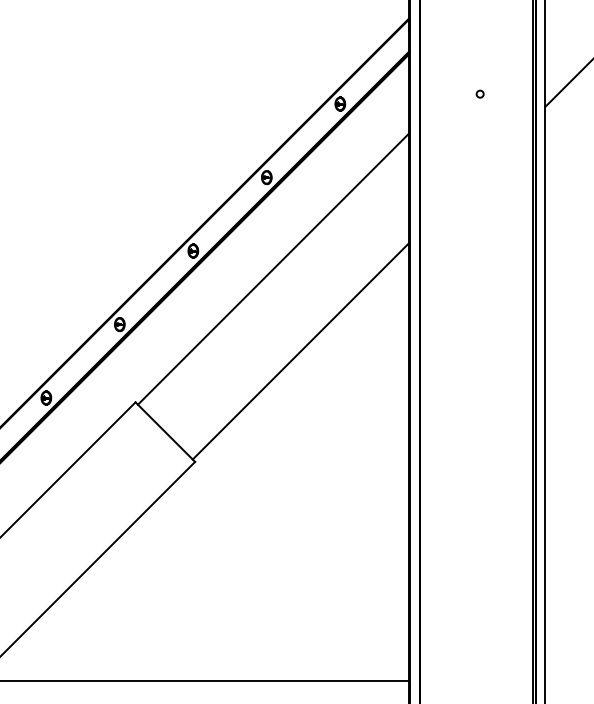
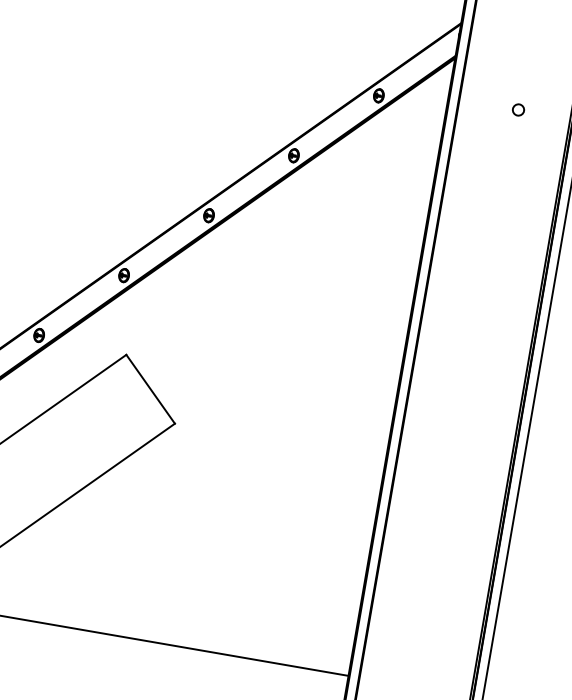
circle: (479, 93) -> (517, 109), size x1.6
line: (273, 268) -> (285, 246), removed
line: (300, 351) -> (297, 332), removed

